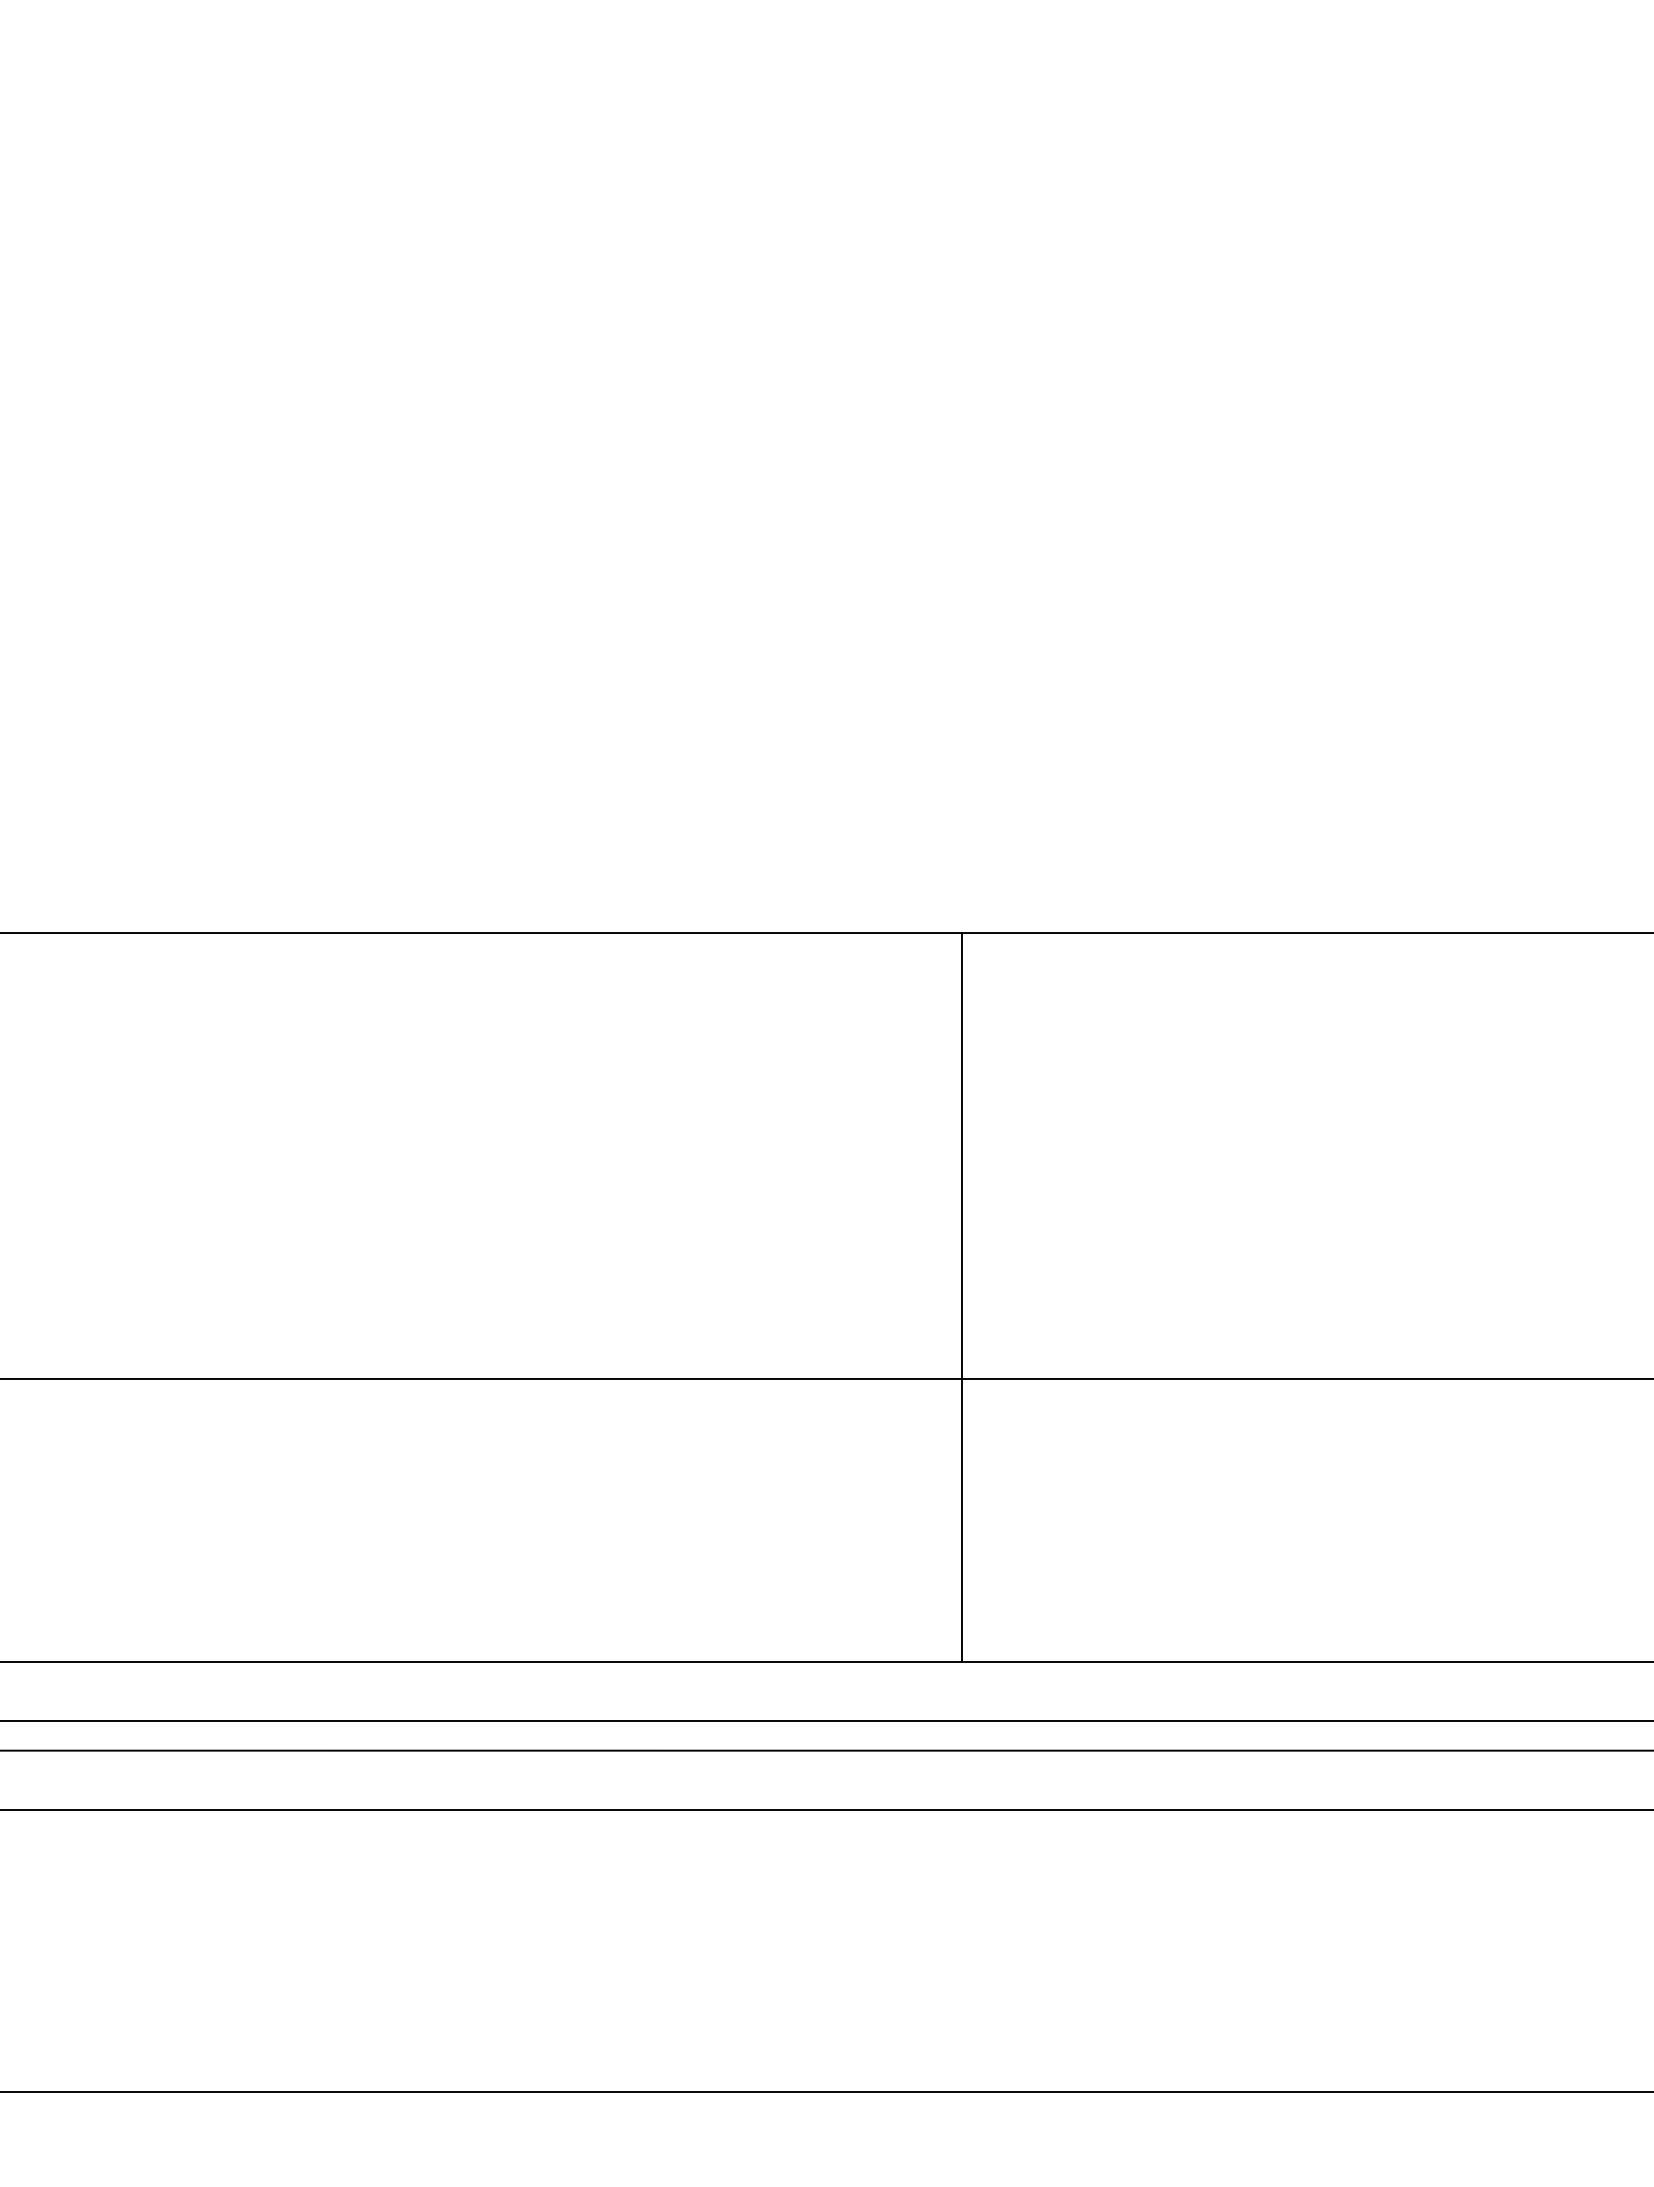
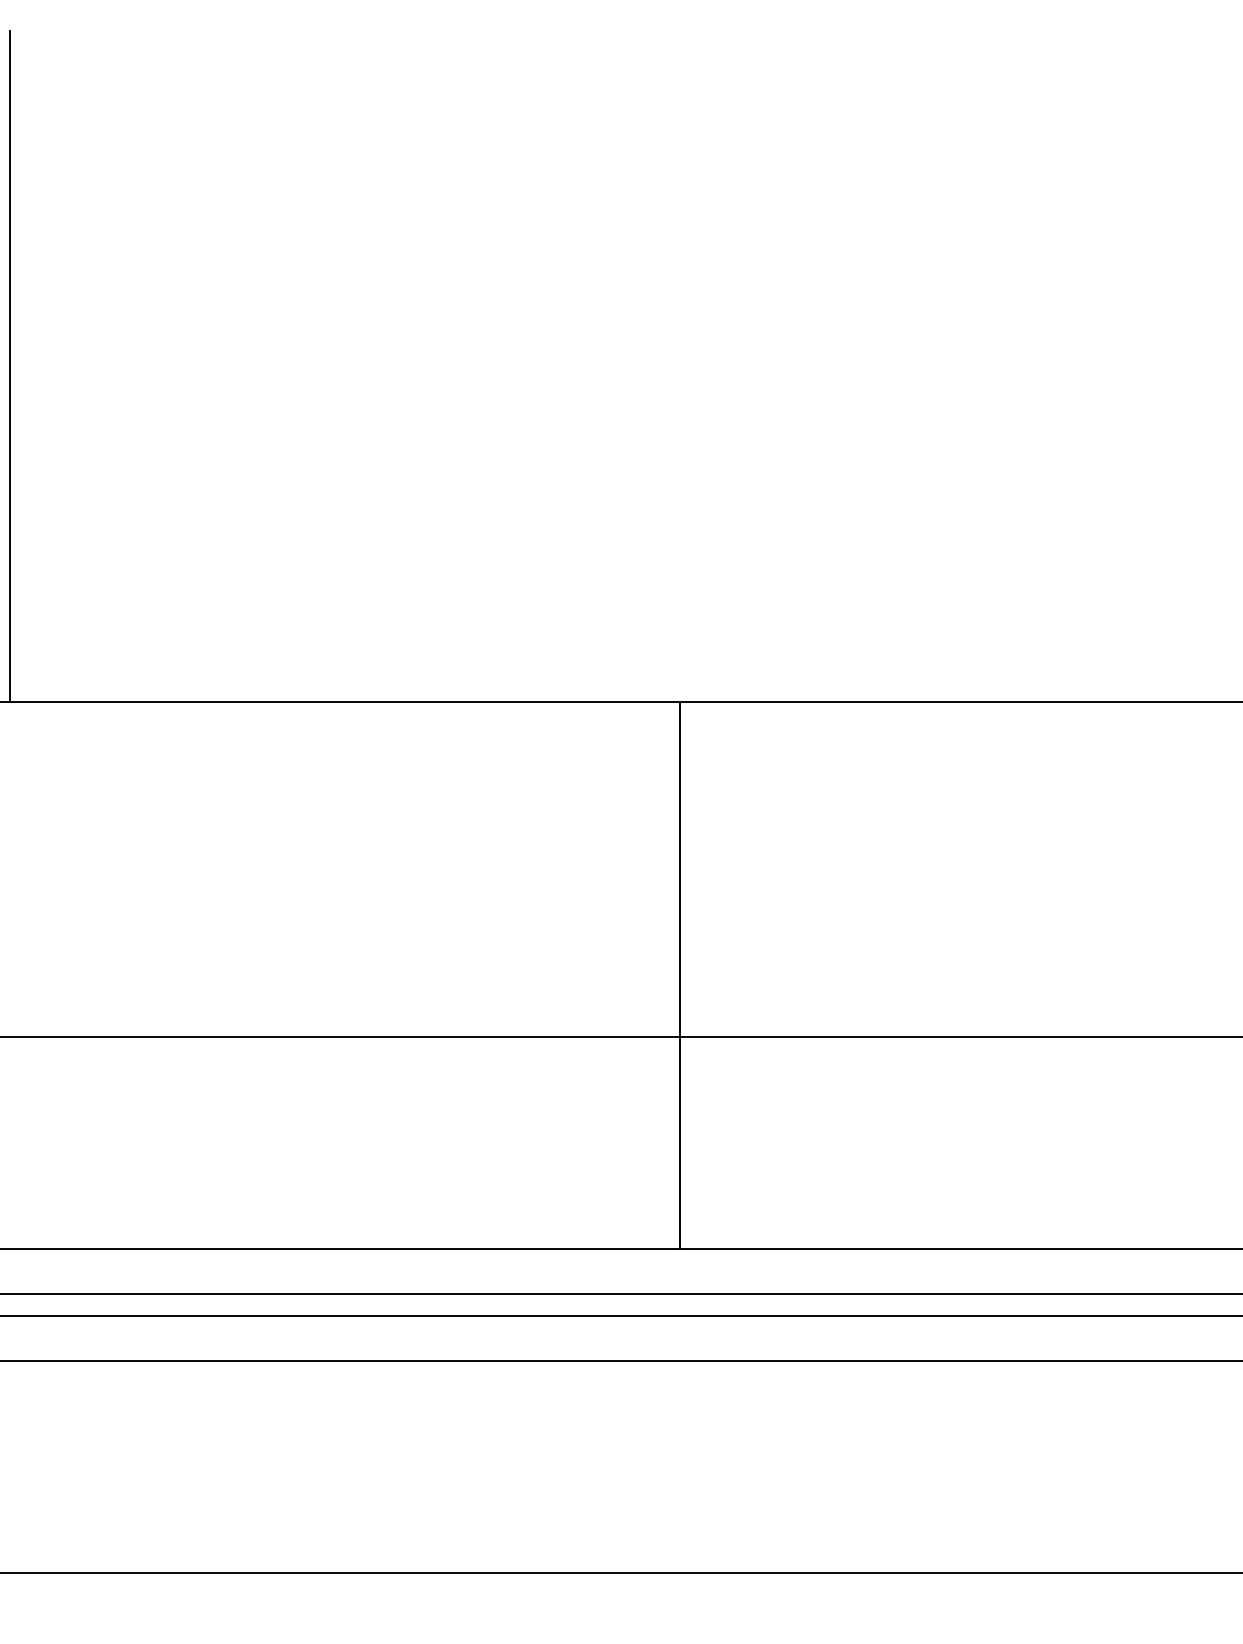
line: (13, 487) -> (9, 366), added
line: (962, 1297) -> (680, 975), moved

